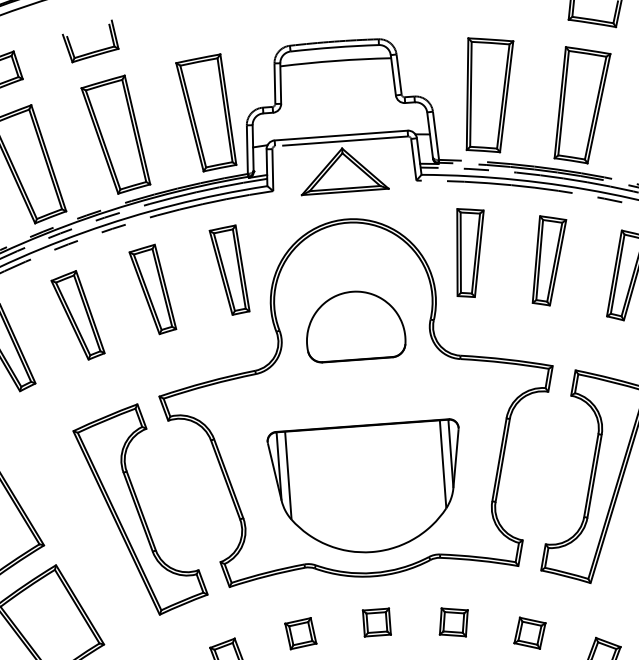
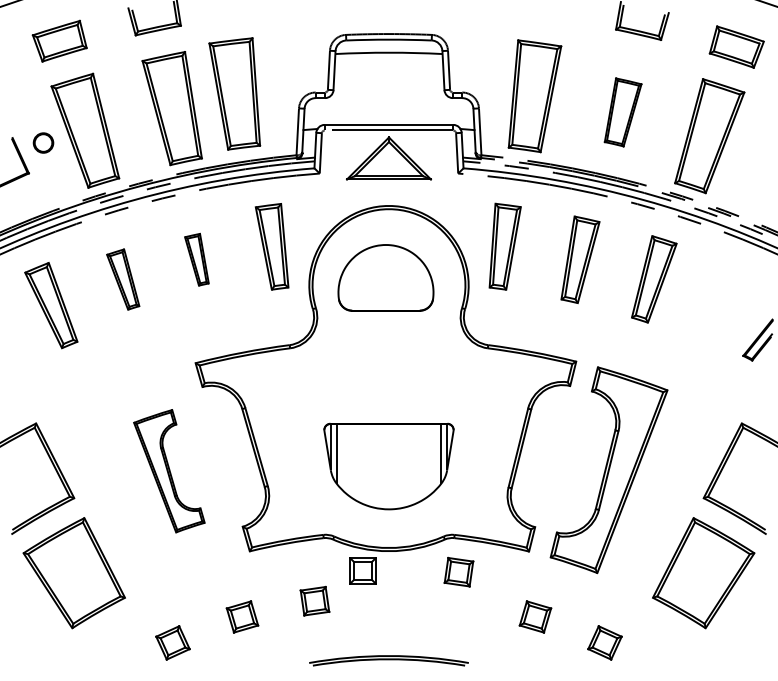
part: (581, 105) -> (622, 112), size x0.6
part: (205, 112) -> (234, 93), moved
part: (152, 289) -> (196, 259), size x0.6
part: (78, 315) -> (123, 279), size x0.7
part: (354, 325) -> (385, 277), moved
part: (366, 488) -> (388, 466), size x0.7
part: (140, 510) -> (169, 471), size x0.6
part: (453, 621) -> (458, 571), moved
part: (376, 622) -> (362, 570), moved

